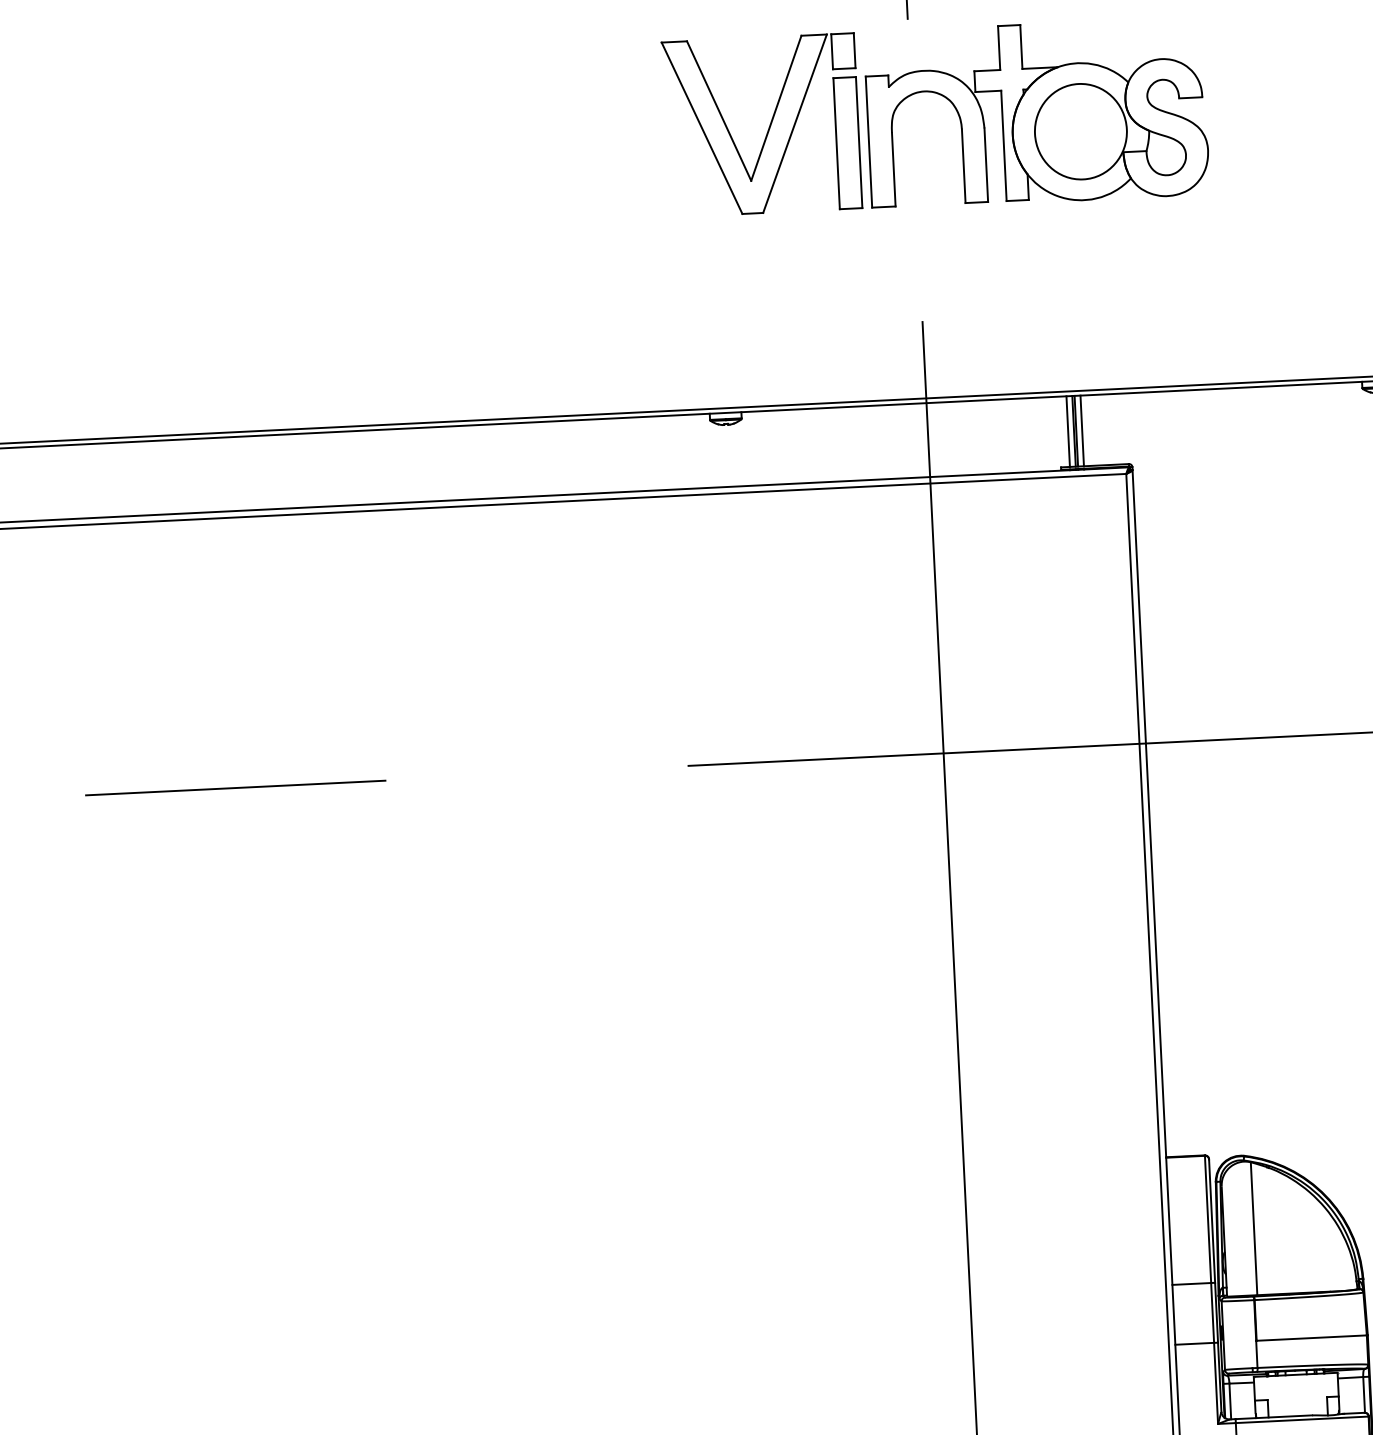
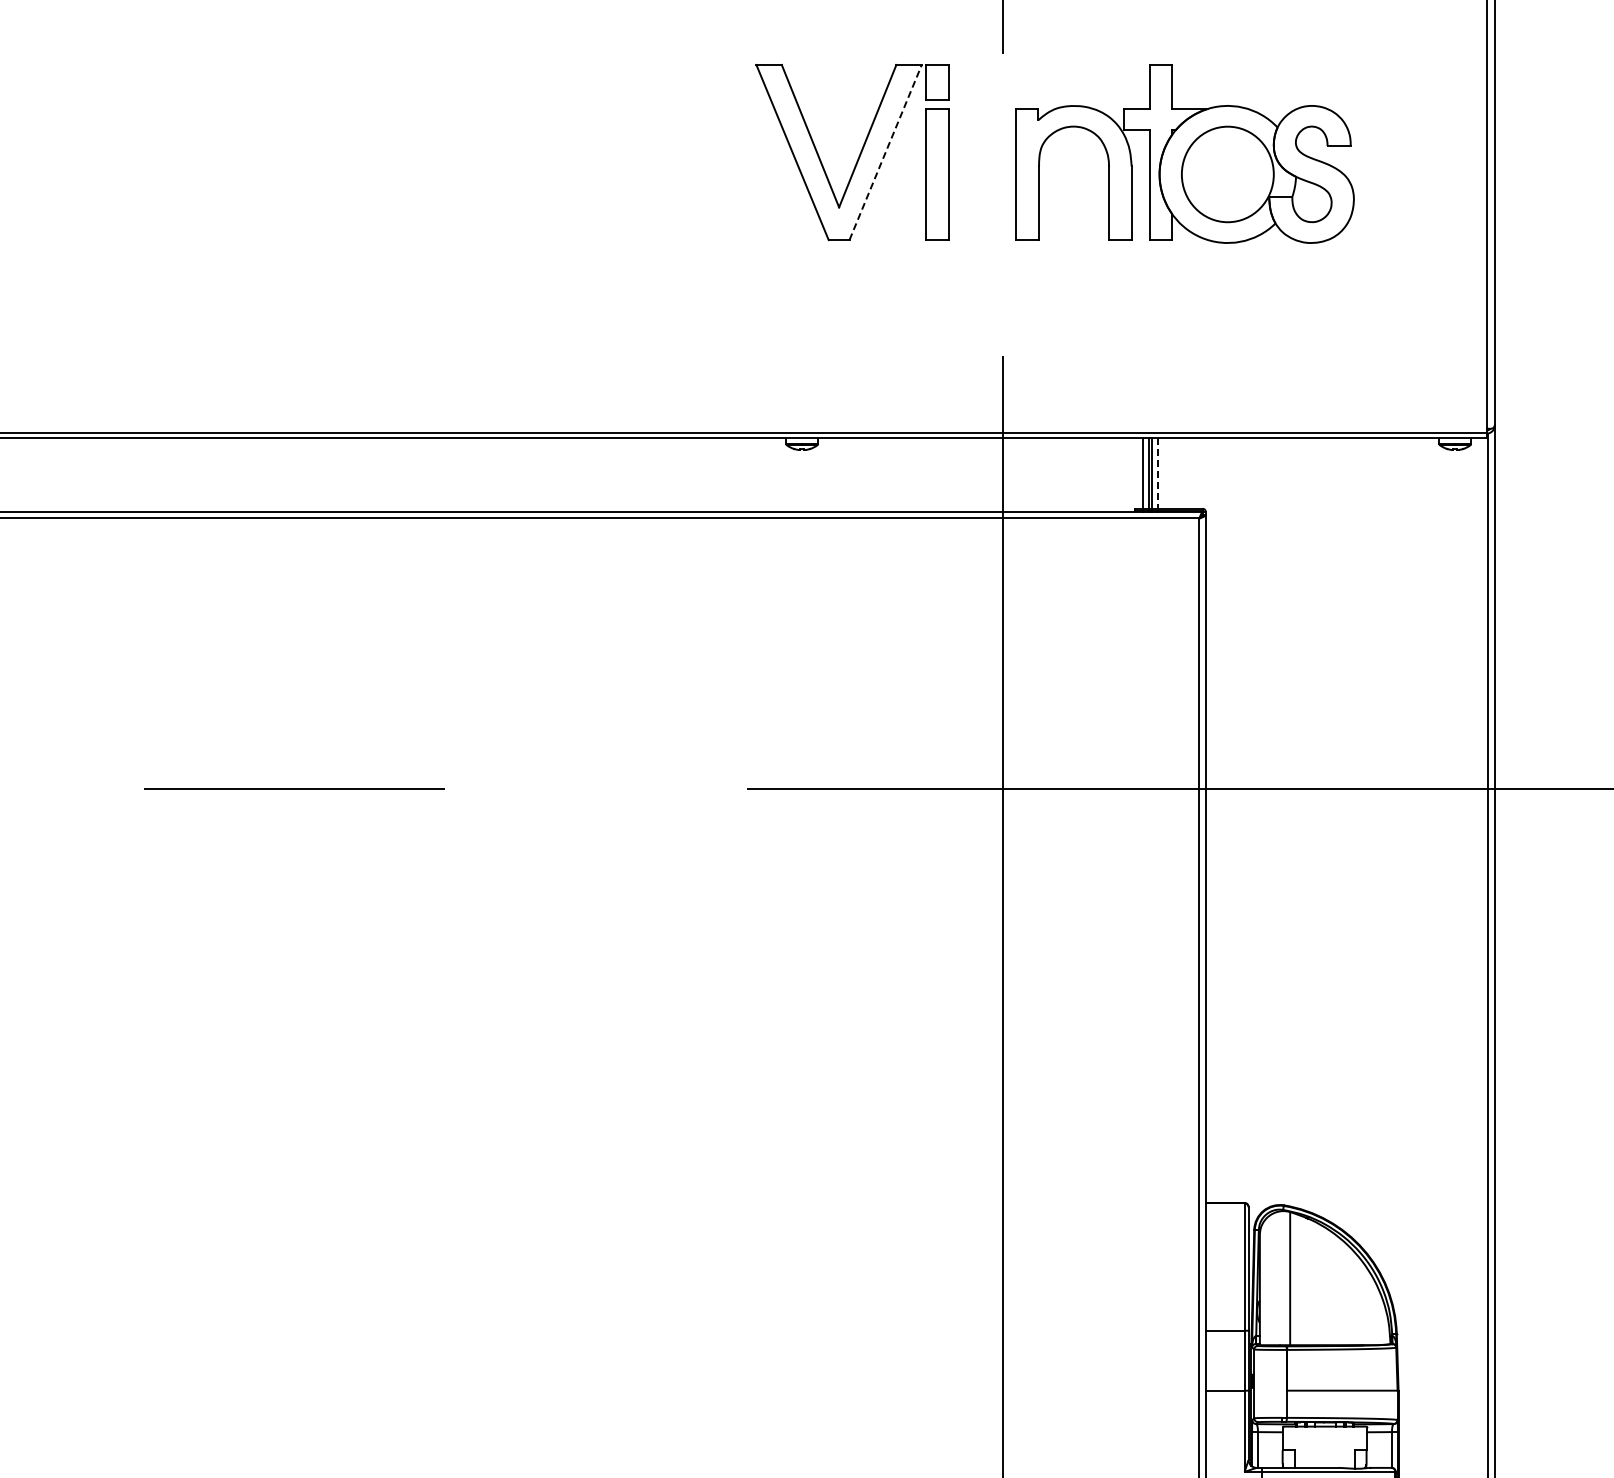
part: (1036, 112) -> (1184, 153), moved
line: (794, 123) -> (885, 152), solid -> dashed
line: (1082, 431) -> (1157, 473), solid -> dashed

